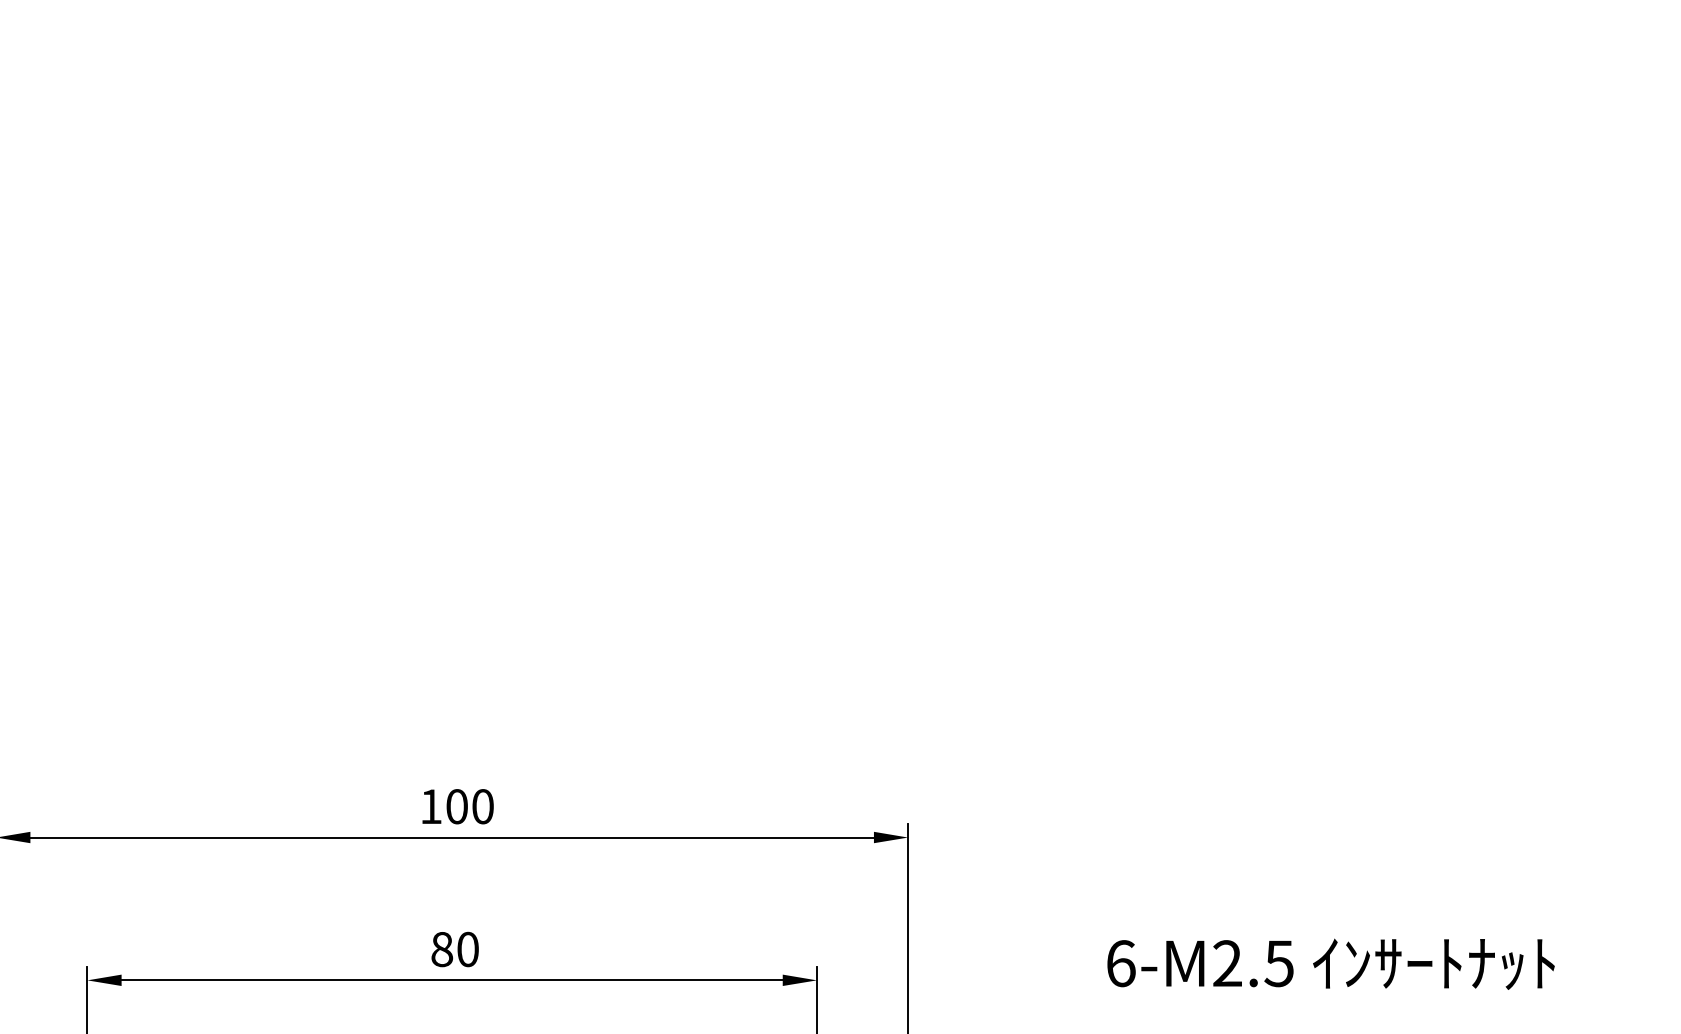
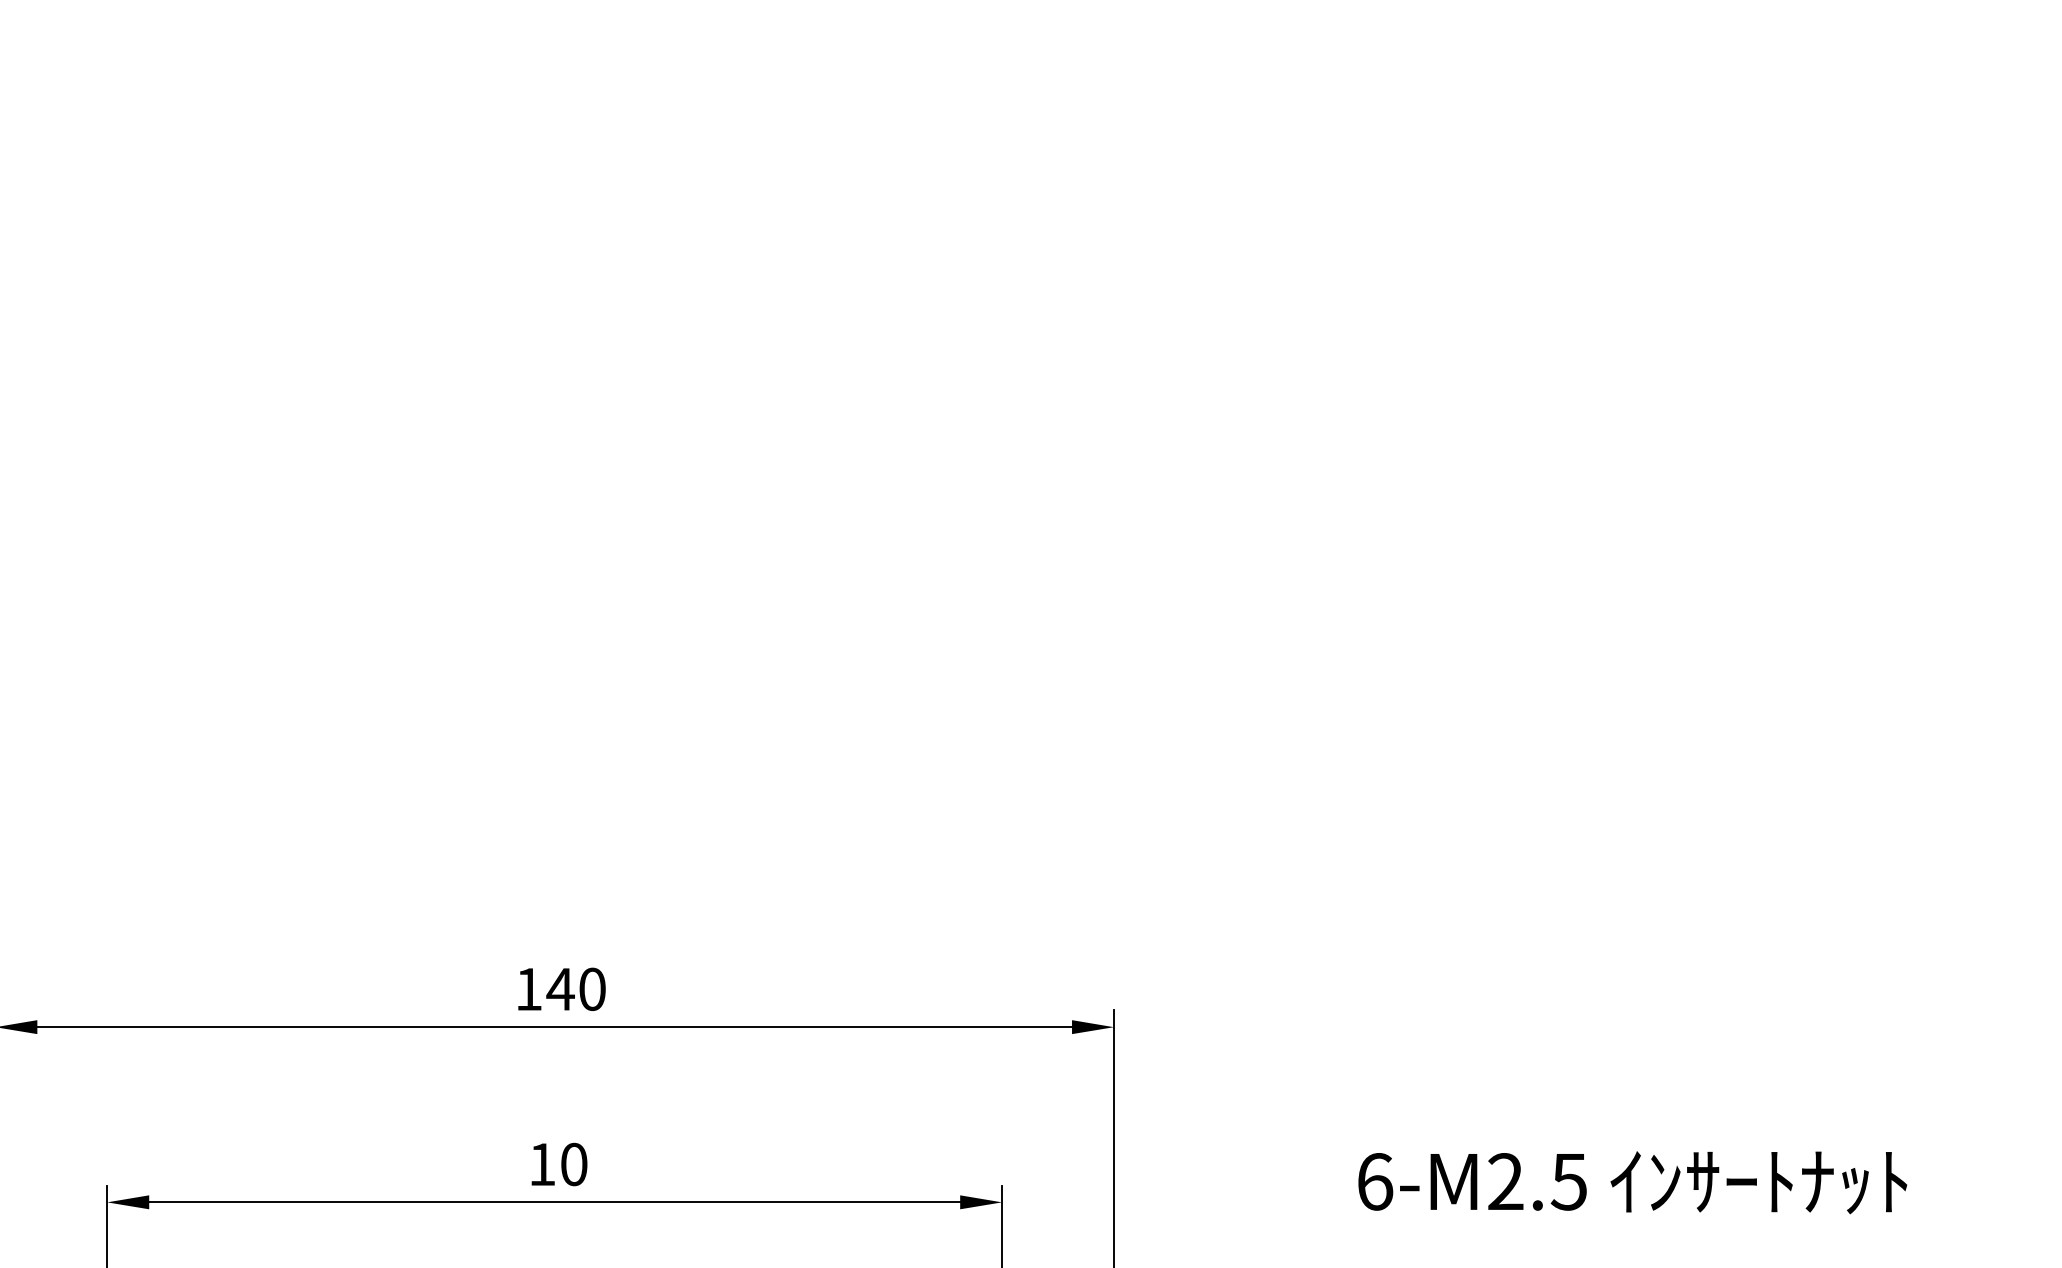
text: (456, 806) -> (559, 989), 100 -> 140
text: (442, 949) -> (542, 1164), 80 -> 10

